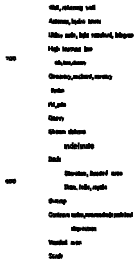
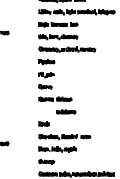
part: (70, 62) -> (58, 36), size x1.43
part: (57, 90) -> (46, 61), size x1.43
part: (79, 145) -> (66, 111), size x0.71
part: (93, 180) -> (64, 143), moved

